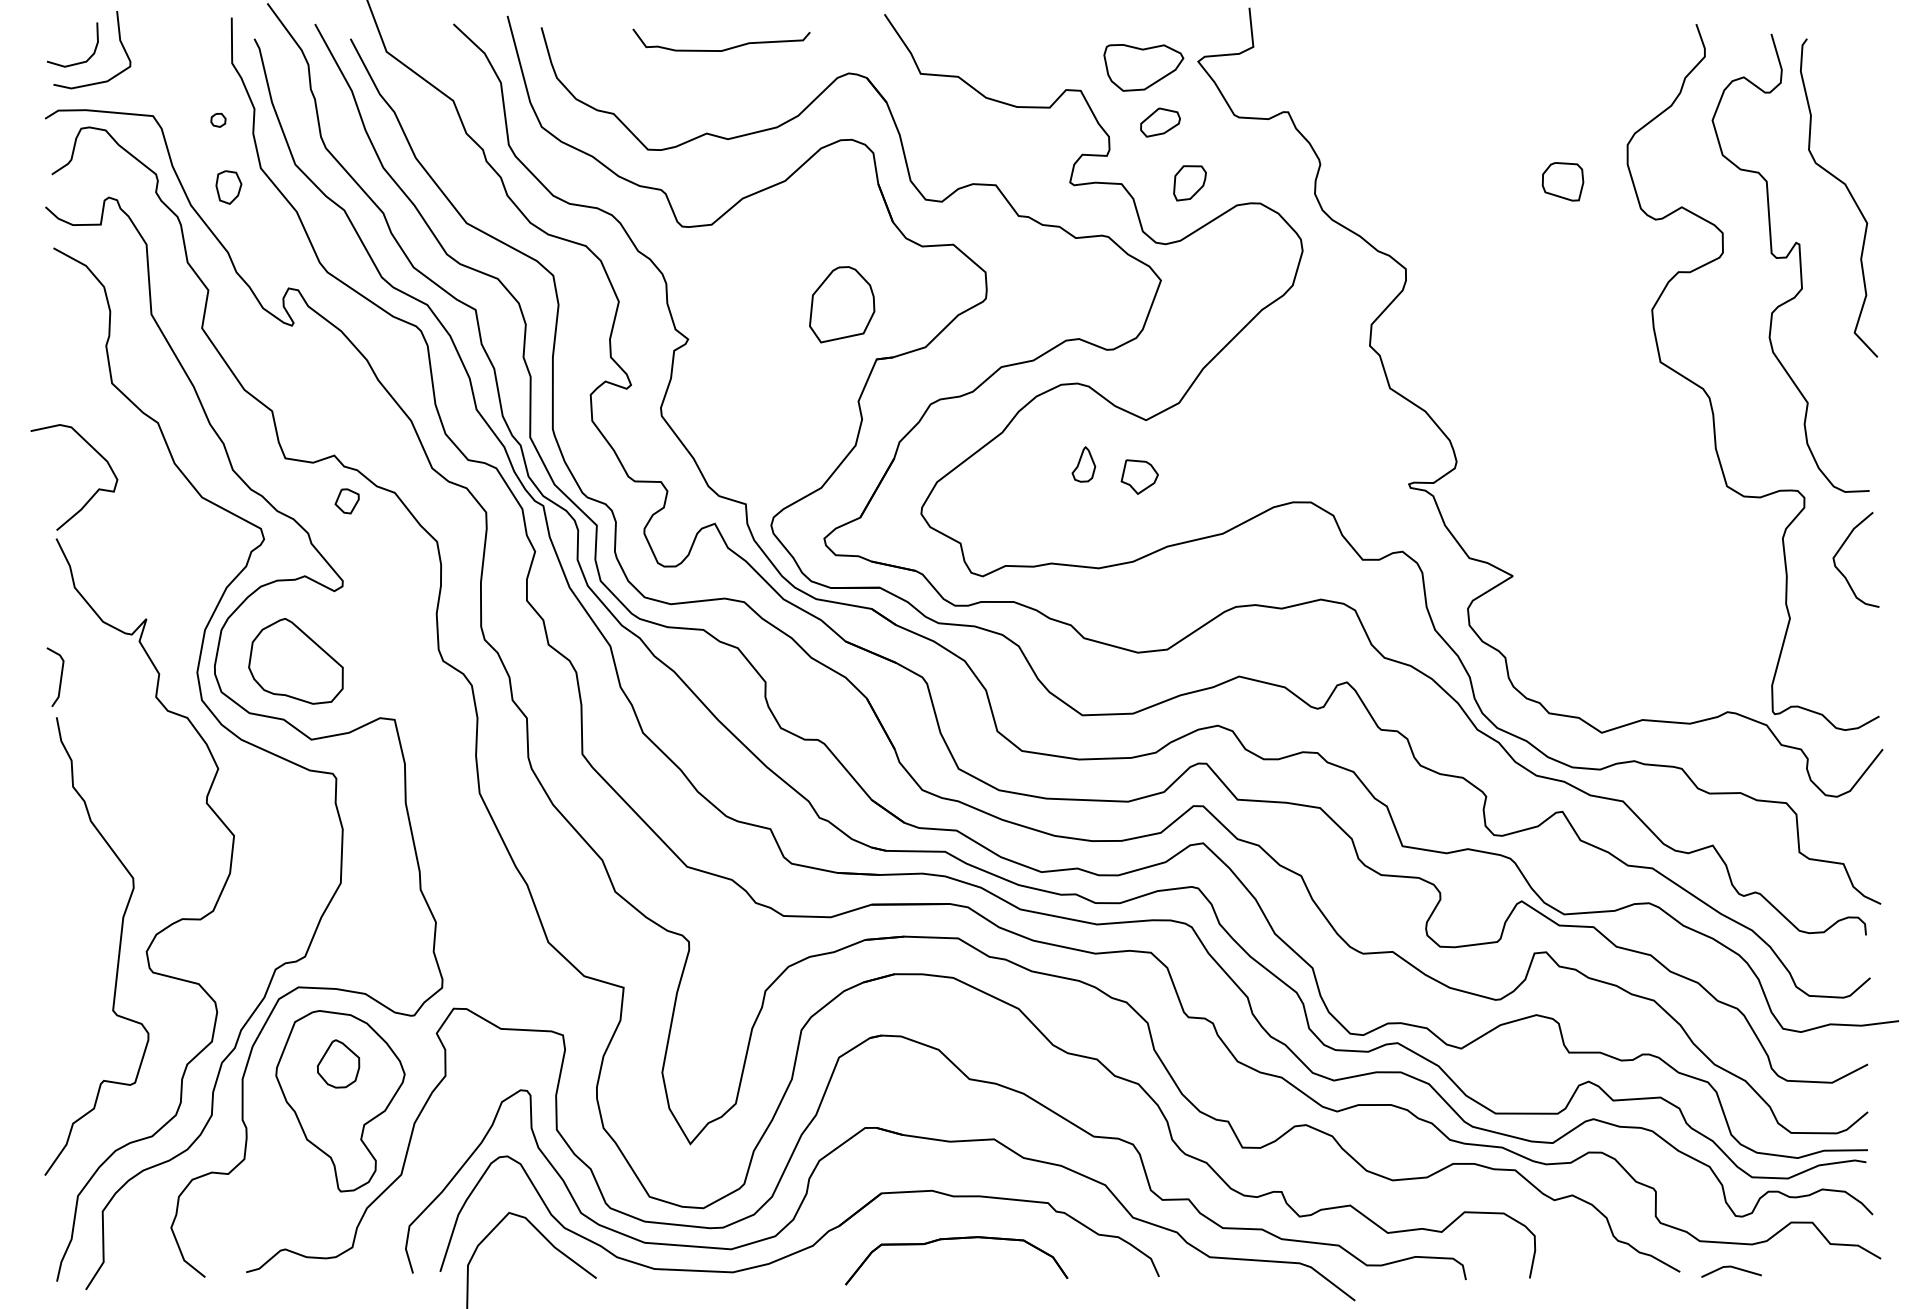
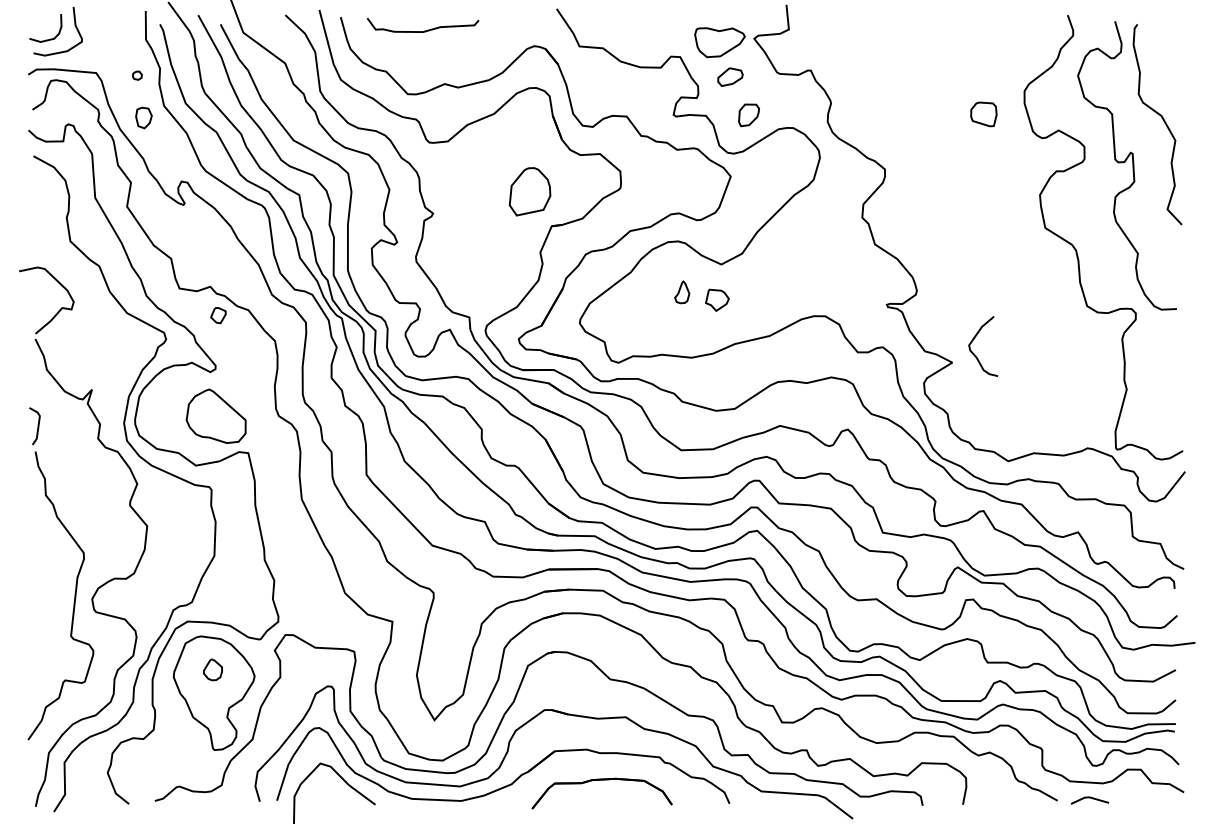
curve: (723, 48) -> (424, 30), moved
curve: (1843, 547) -> (975, 338), moved
part: (294, 660) -> (215, 415), moved
part: (337, 1063) -> (212, 669), size x0.7

